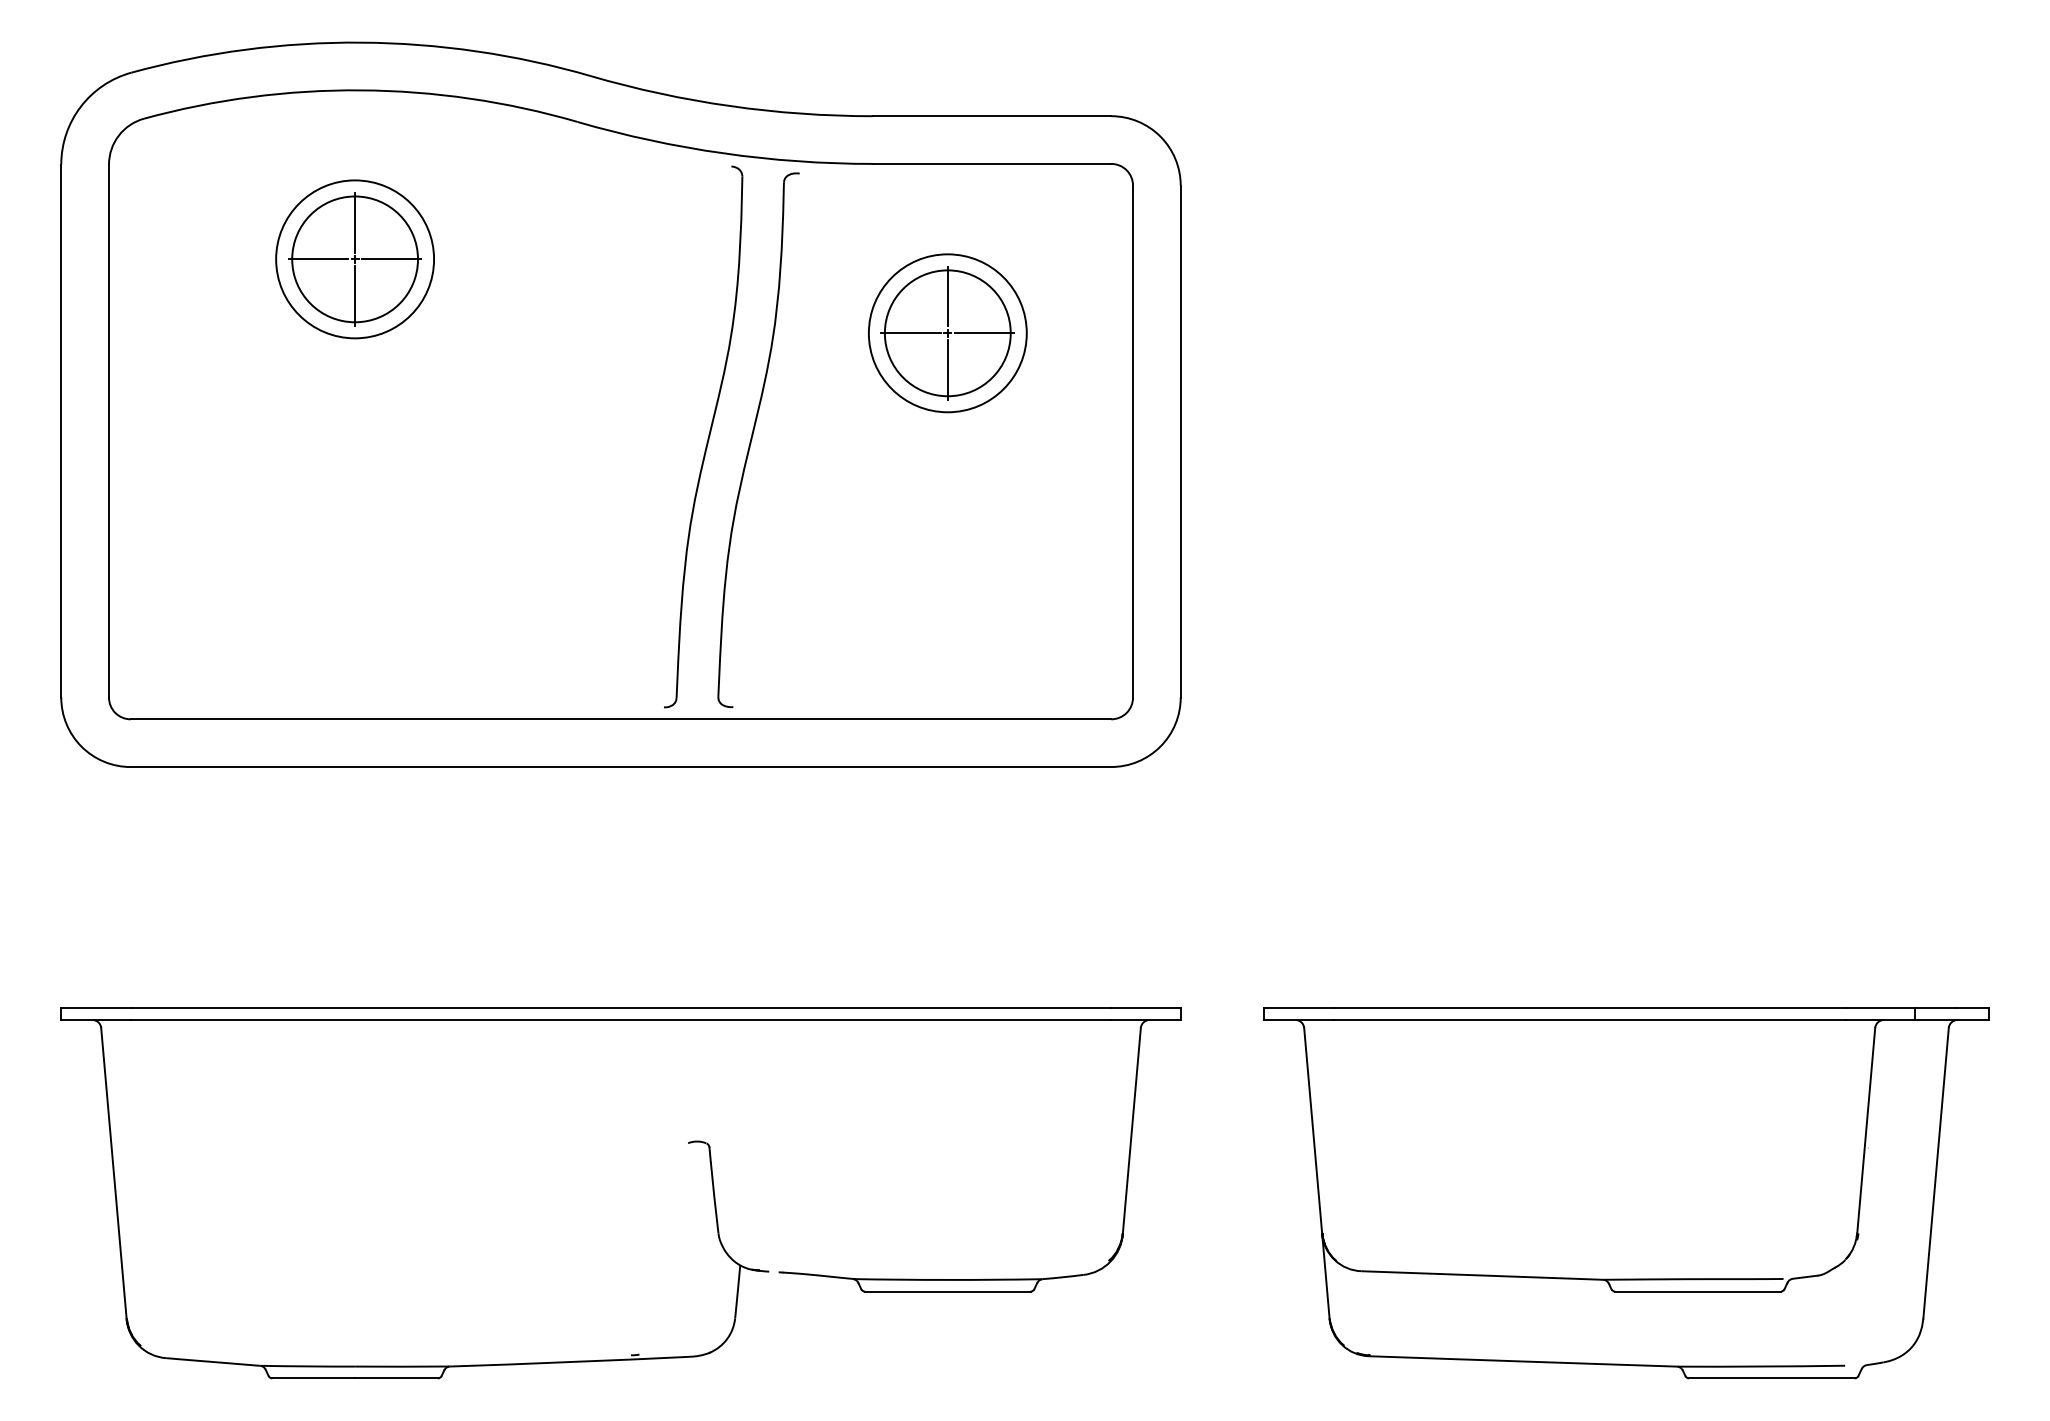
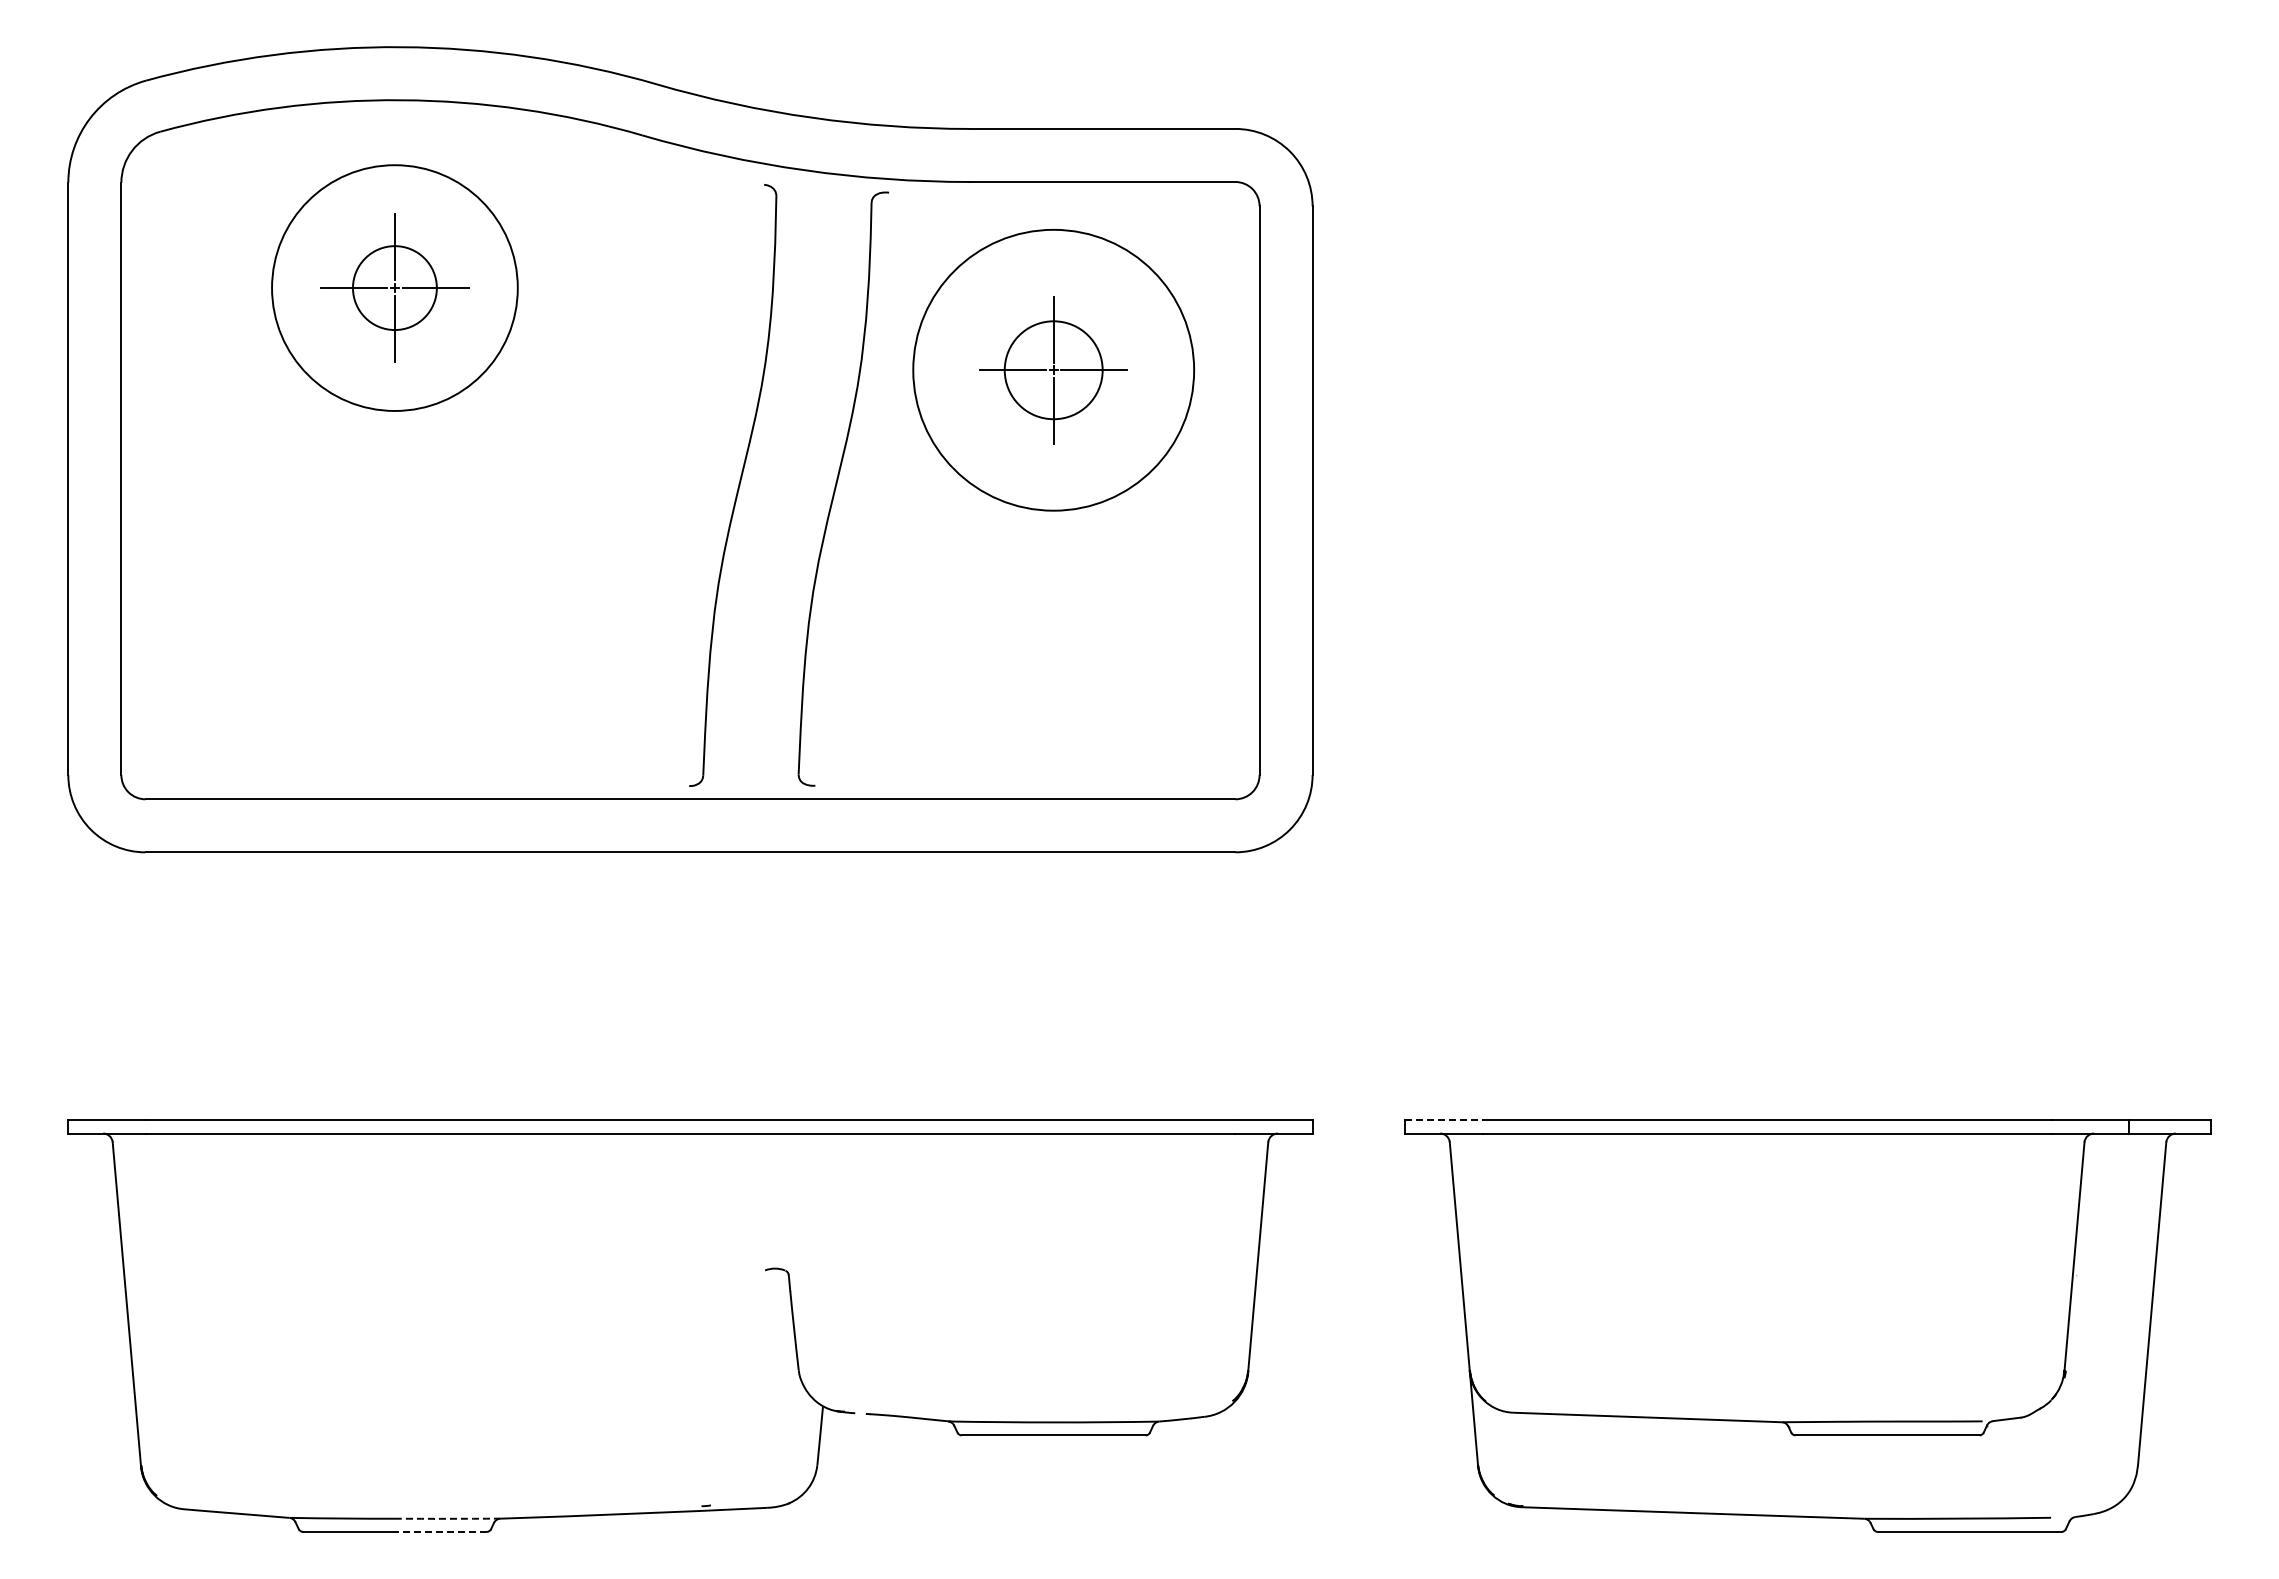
circle: (354, 258) -> (394, 287), size x1.4
circle: (354, 259) -> (394, 288), size x0.6
circle: (947, 333) -> (1053, 370), size x0.7
circle: (947, 333) -> (1053, 370), size x1.6
part: (703, 436) -> (733, 485), moved
line: (1299, 1007) -> (1444, 1119), solid -> dashed
arc: (402, 1366) -> (447, 1518), solid -> dashed
line: (396, 1378) -> (440, 1531), solid -> dashed

